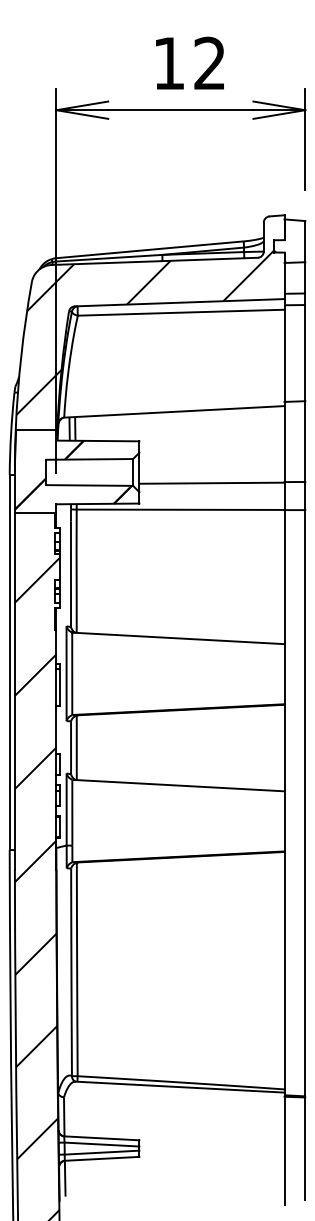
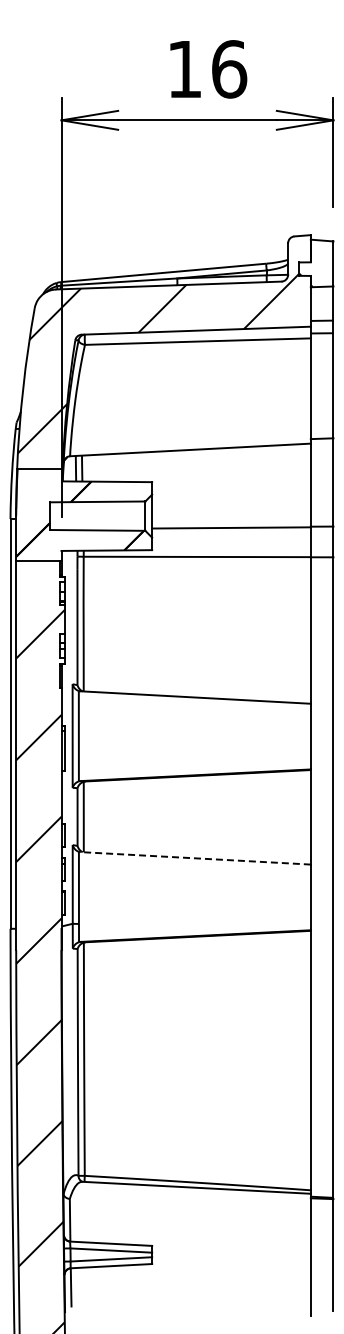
text: (210, 63) -> (229, 69), 12 -> 16
line: (179, 785) -> (195, 858), solid -> dashed

